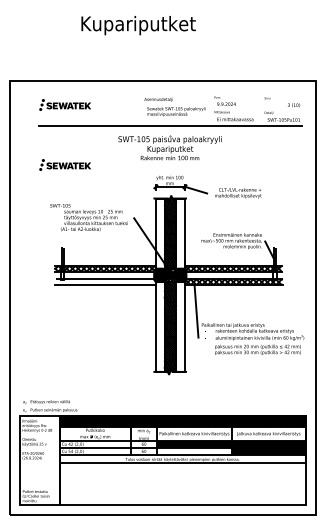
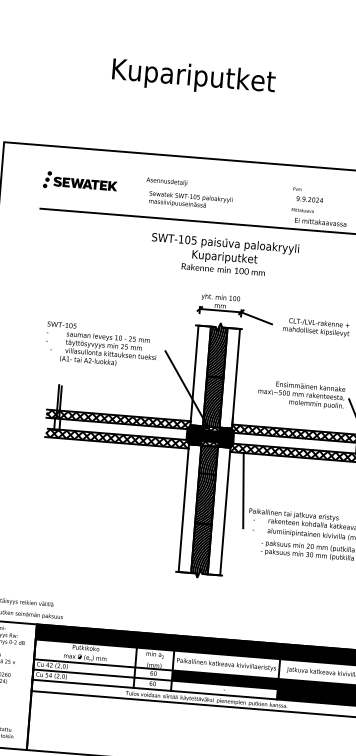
text: (174, 107) -> (188, 194), moved
part: (64, 164) -> (72, 266), removed
hatch: (105, 282) -> (117, 439), added

